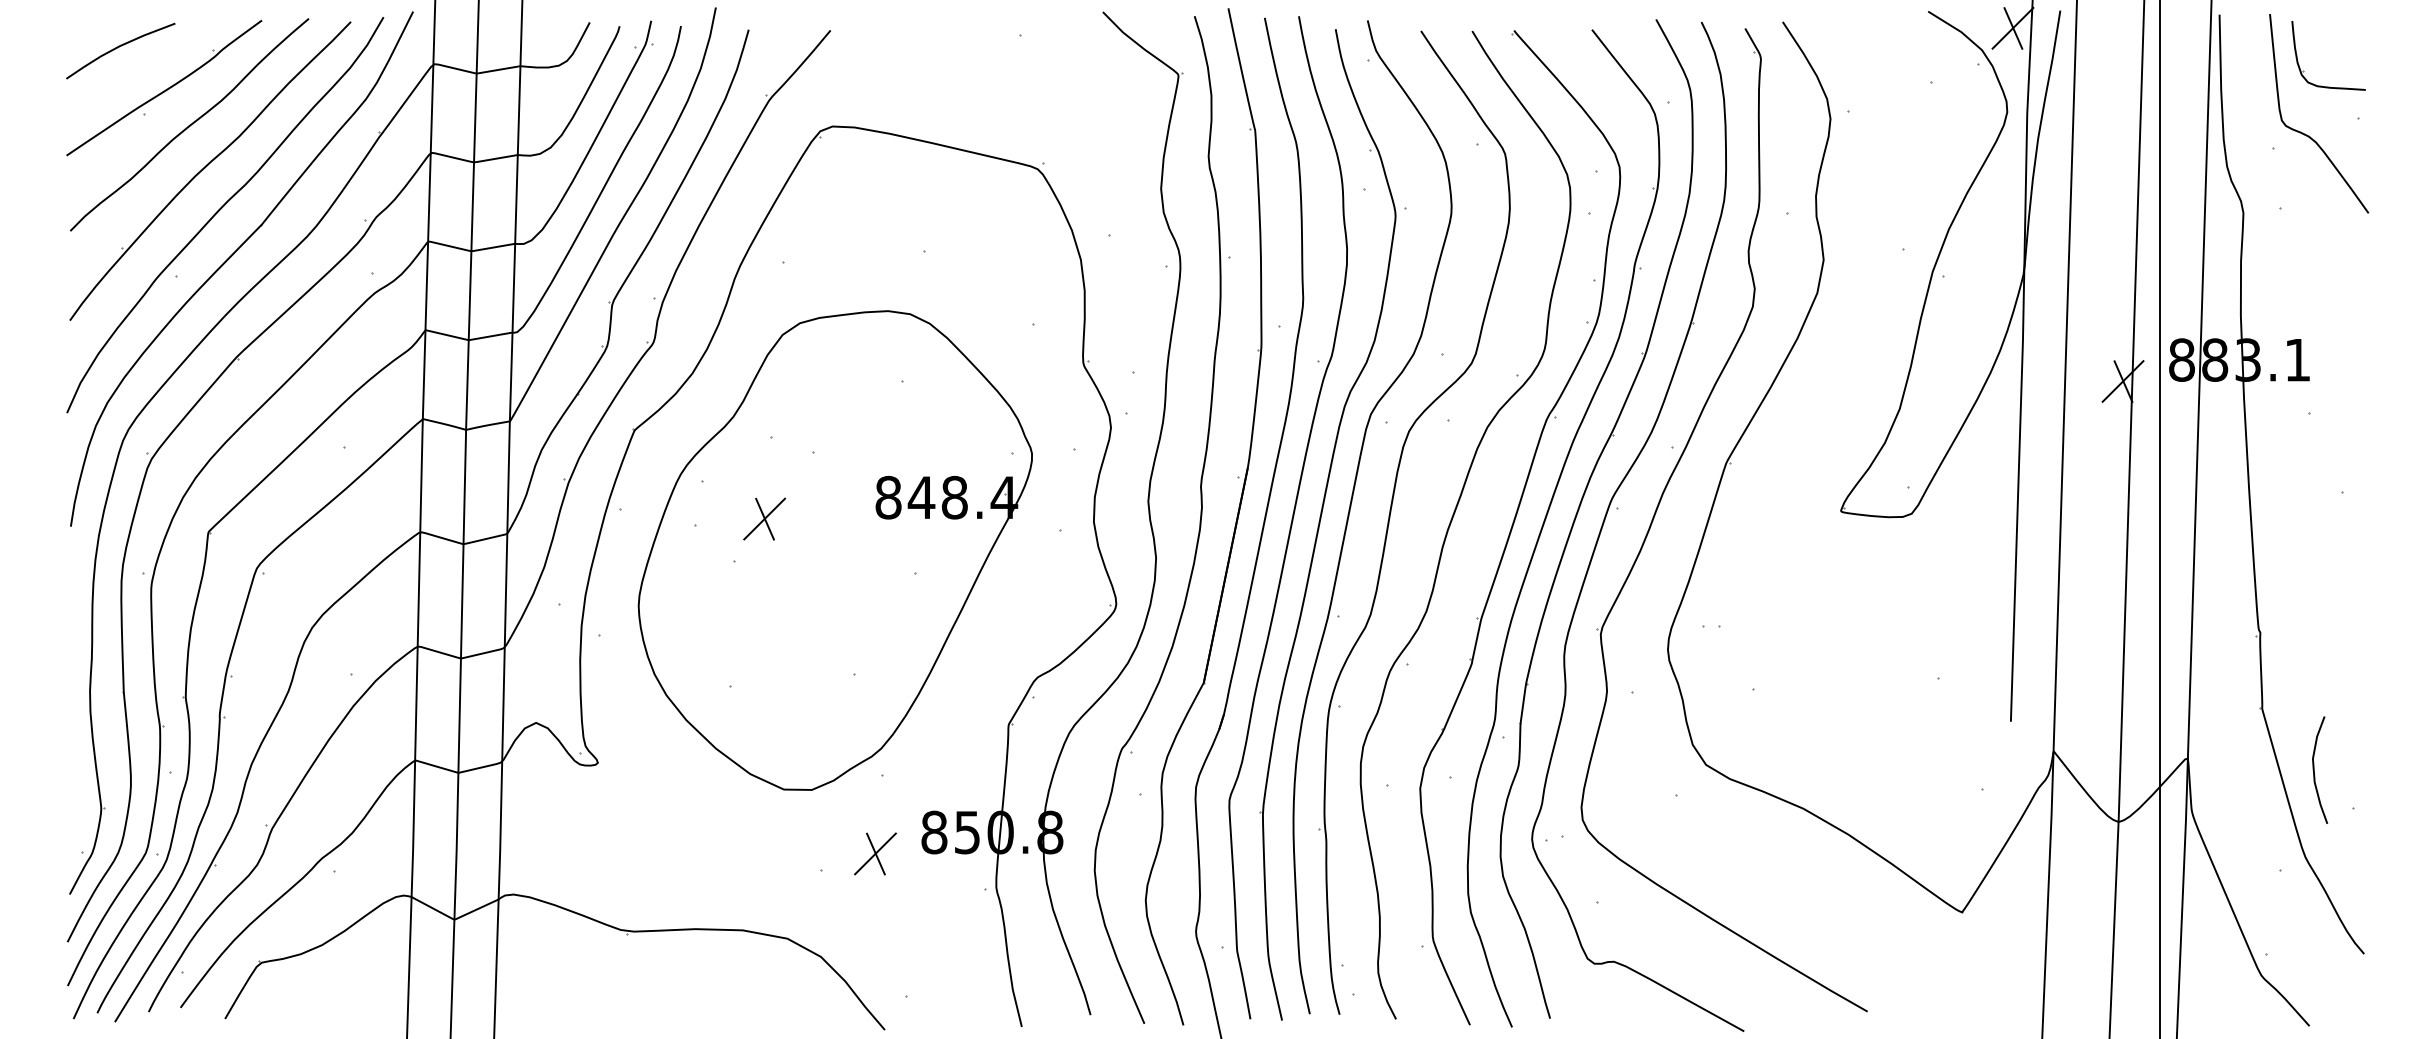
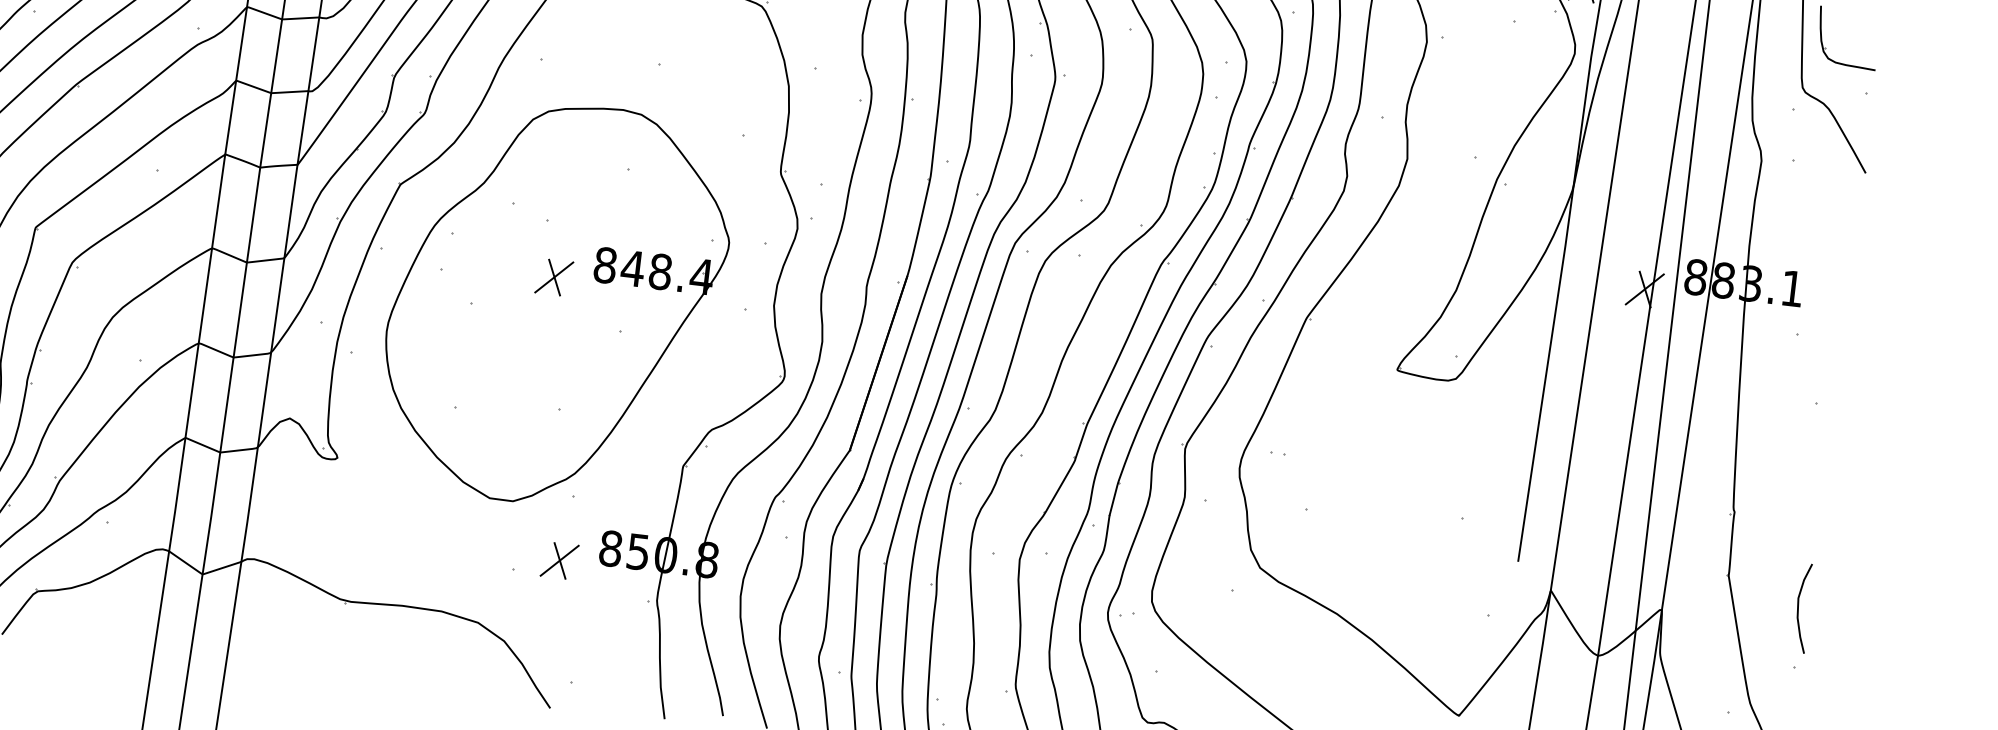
part: (764, 518) -> (554, 276), moved
curve: (2314, 769) -> (1798, 607), moved

